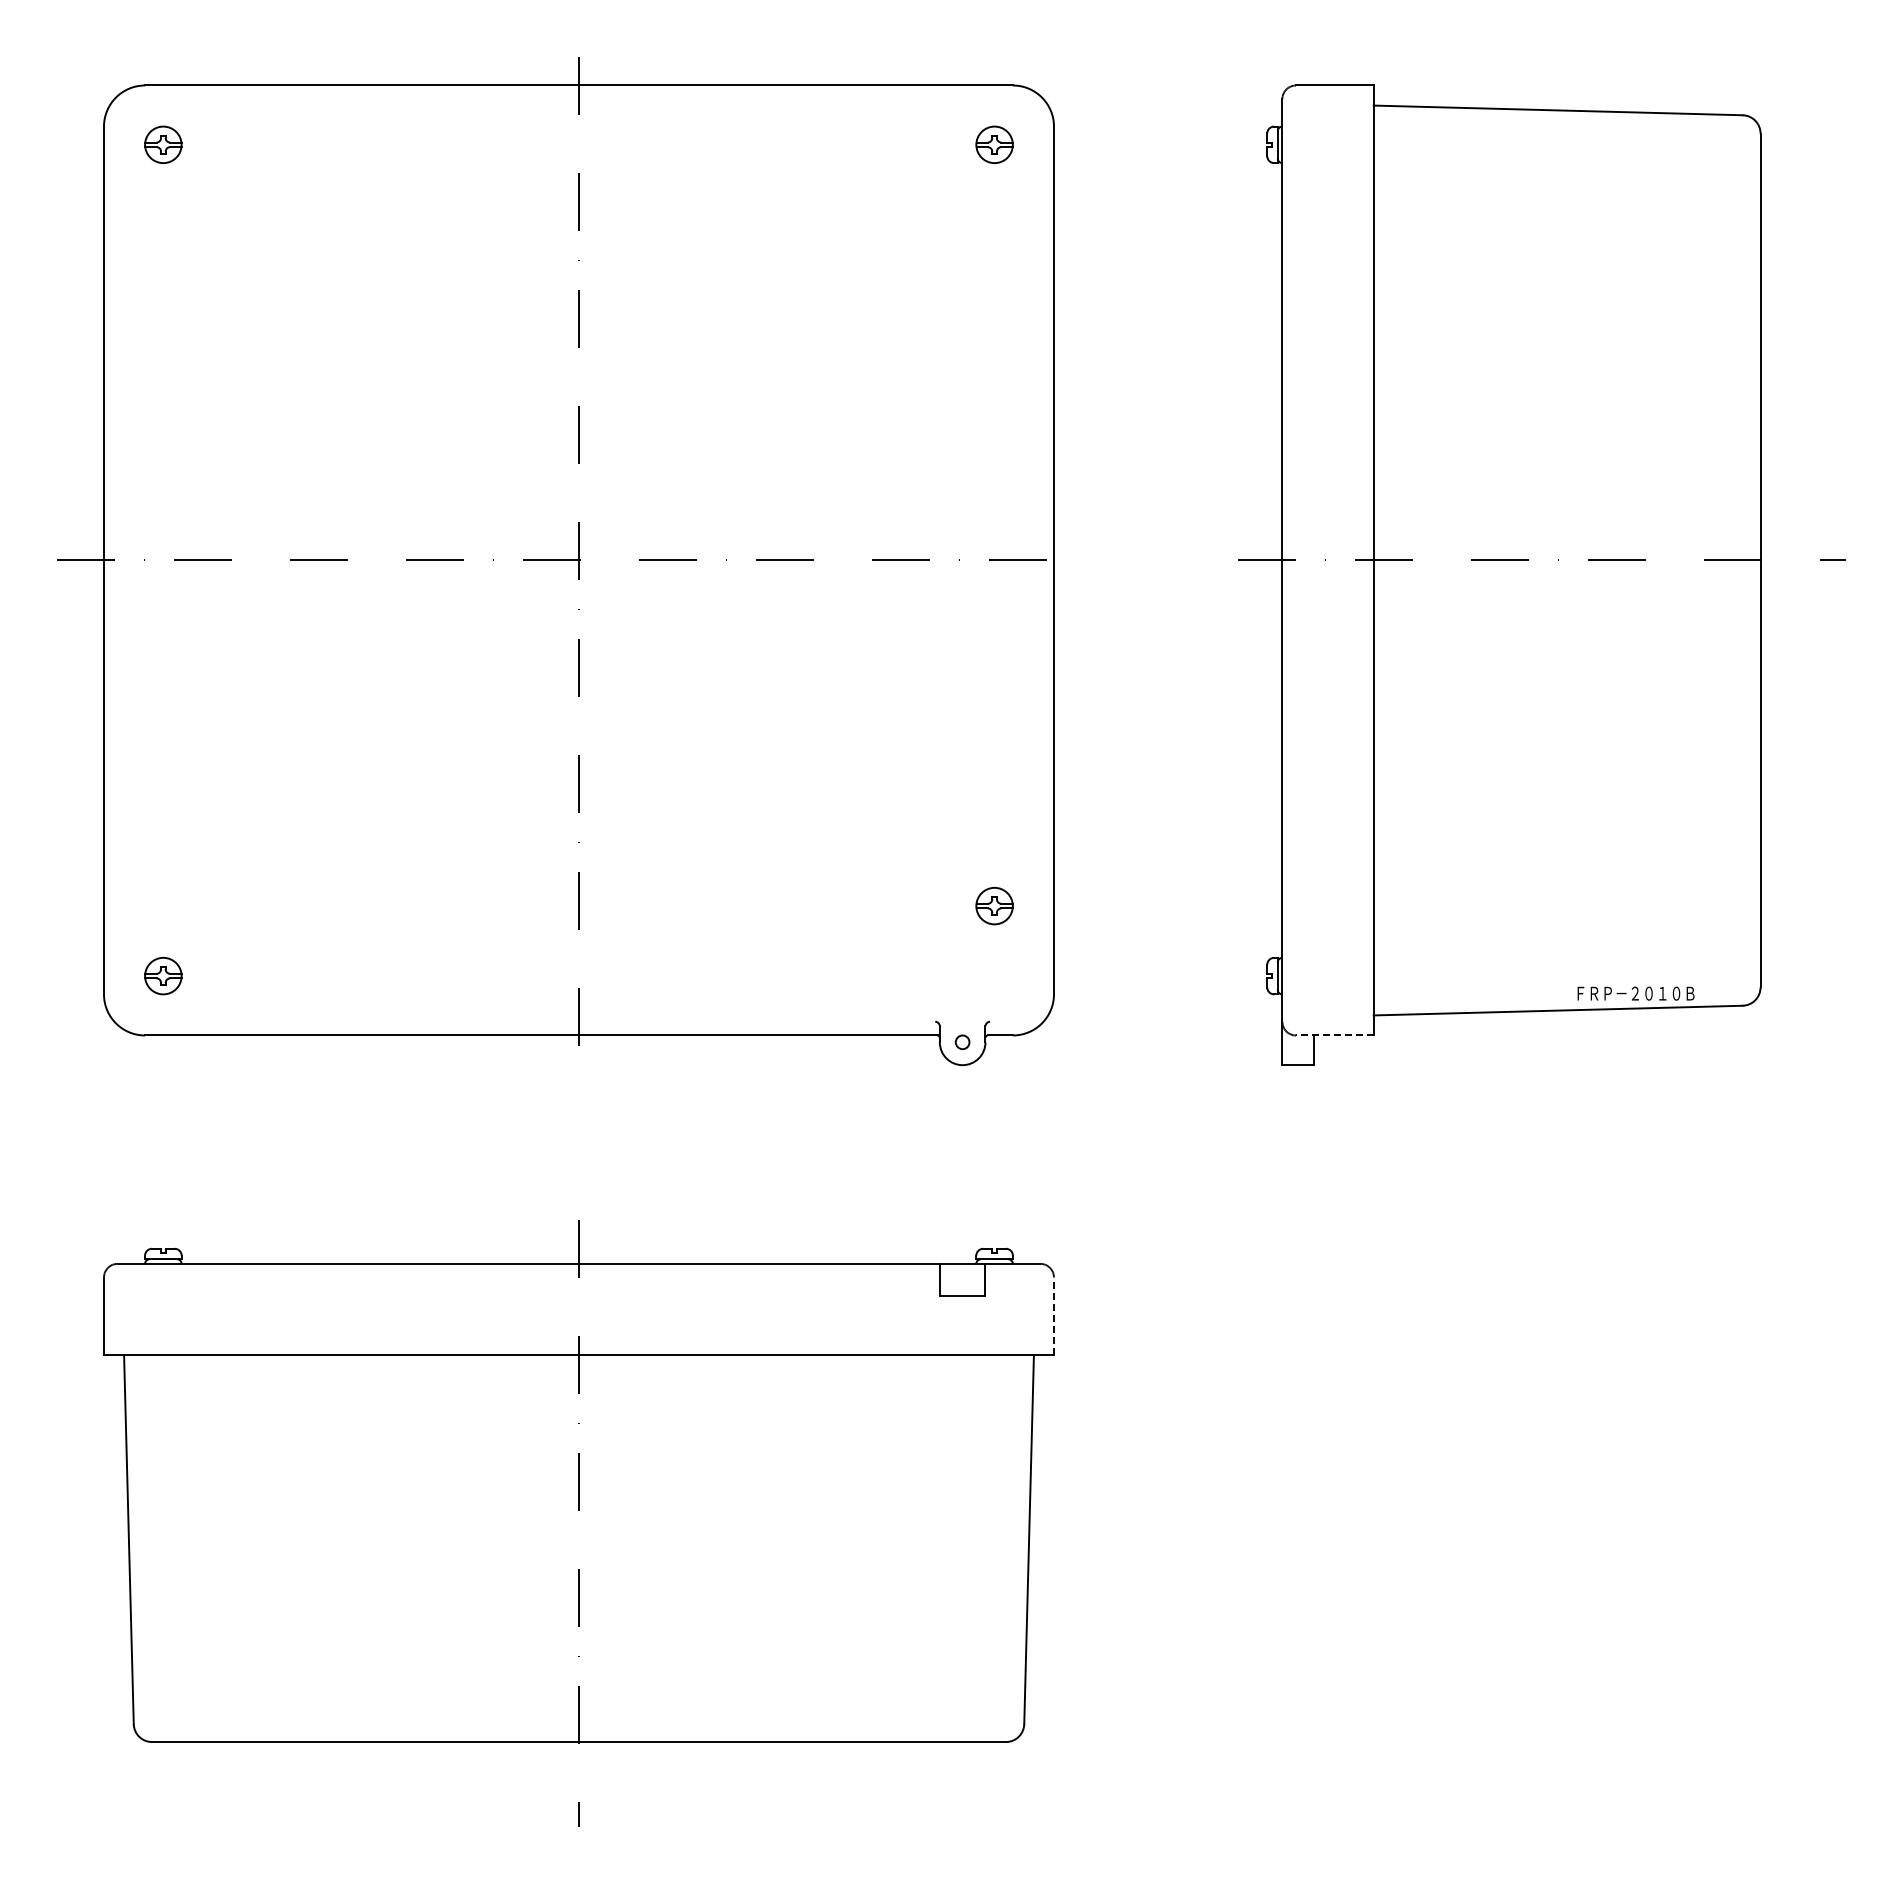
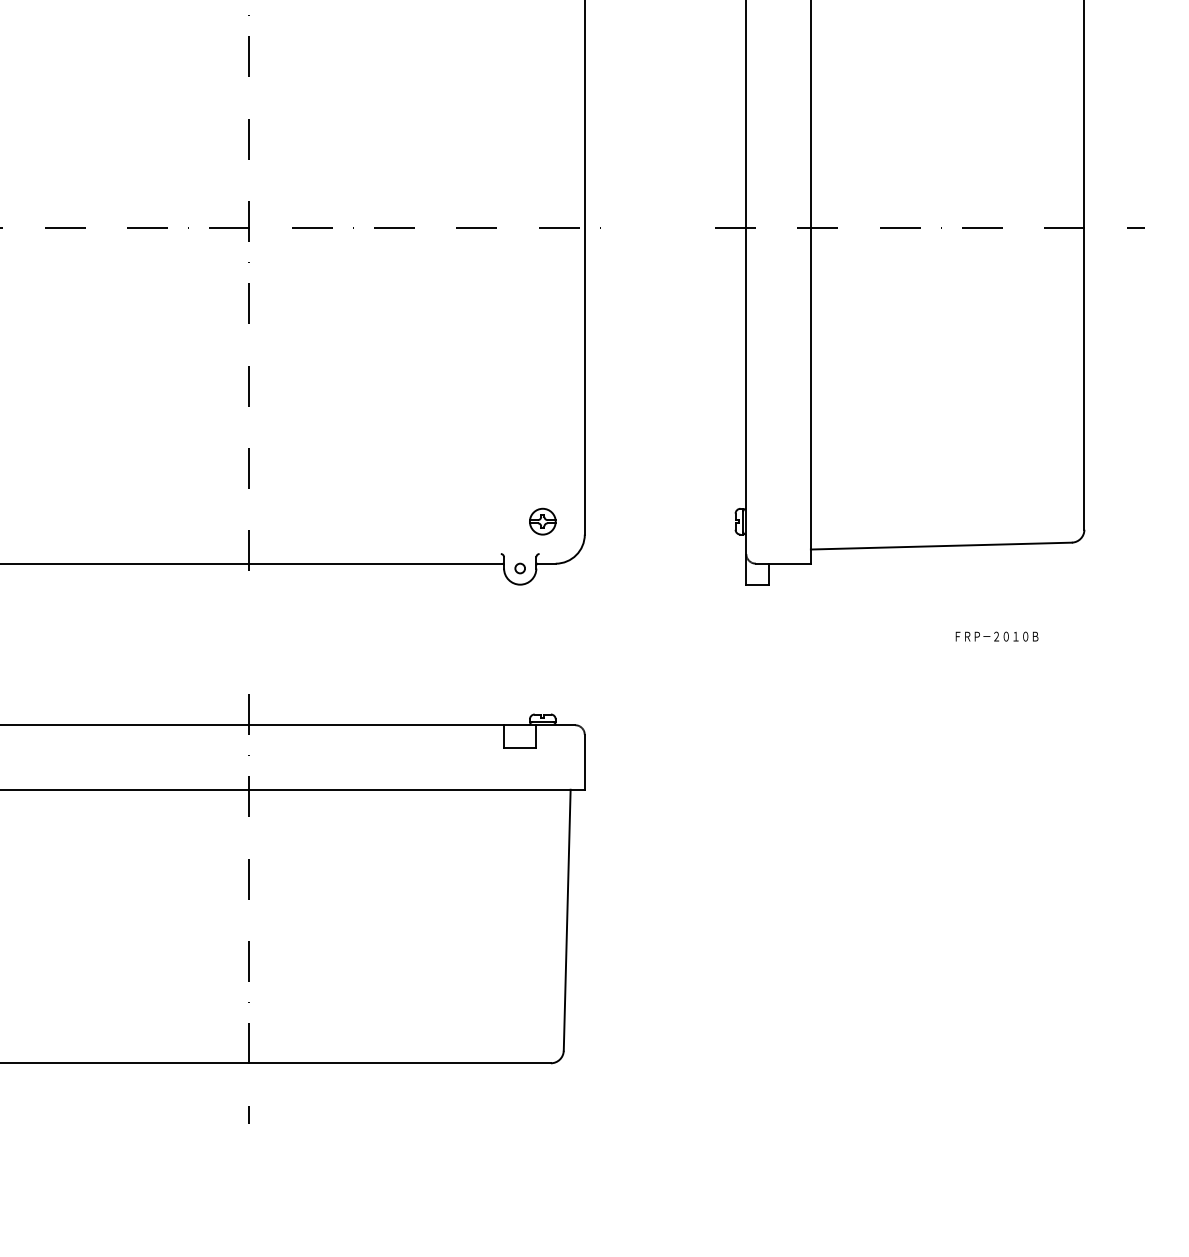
part: (994, 906) -> (542, 521), moved
text: (1635, 993) -> (996, 636), moved
line: (1334, 1035) -> (783, 563), dashed -> solid
line: (1053, 1316) -> (584, 762), dashed -> solid

